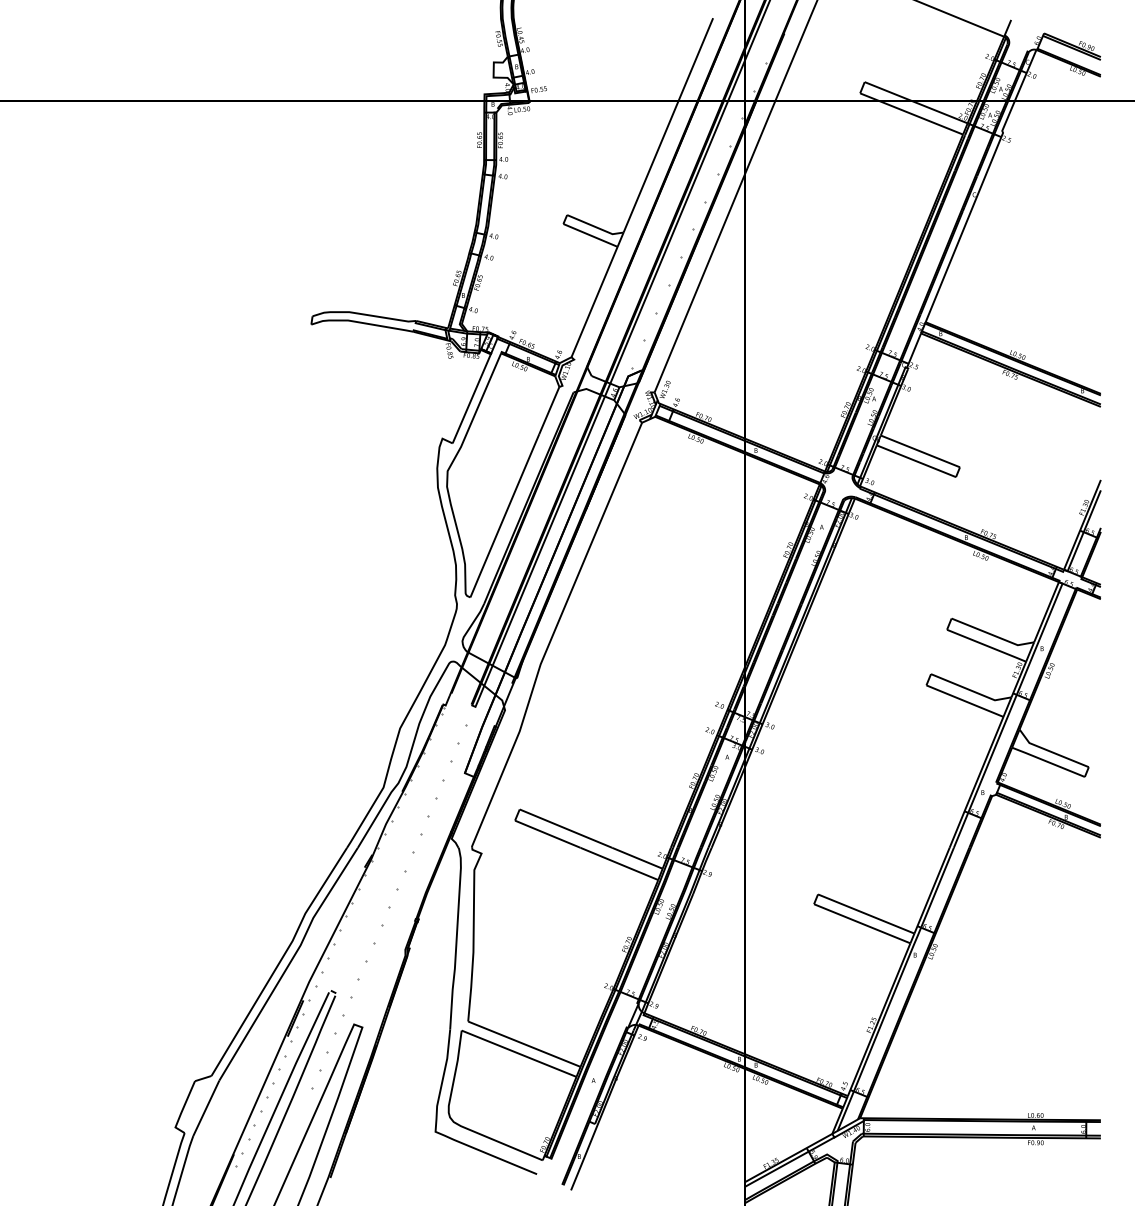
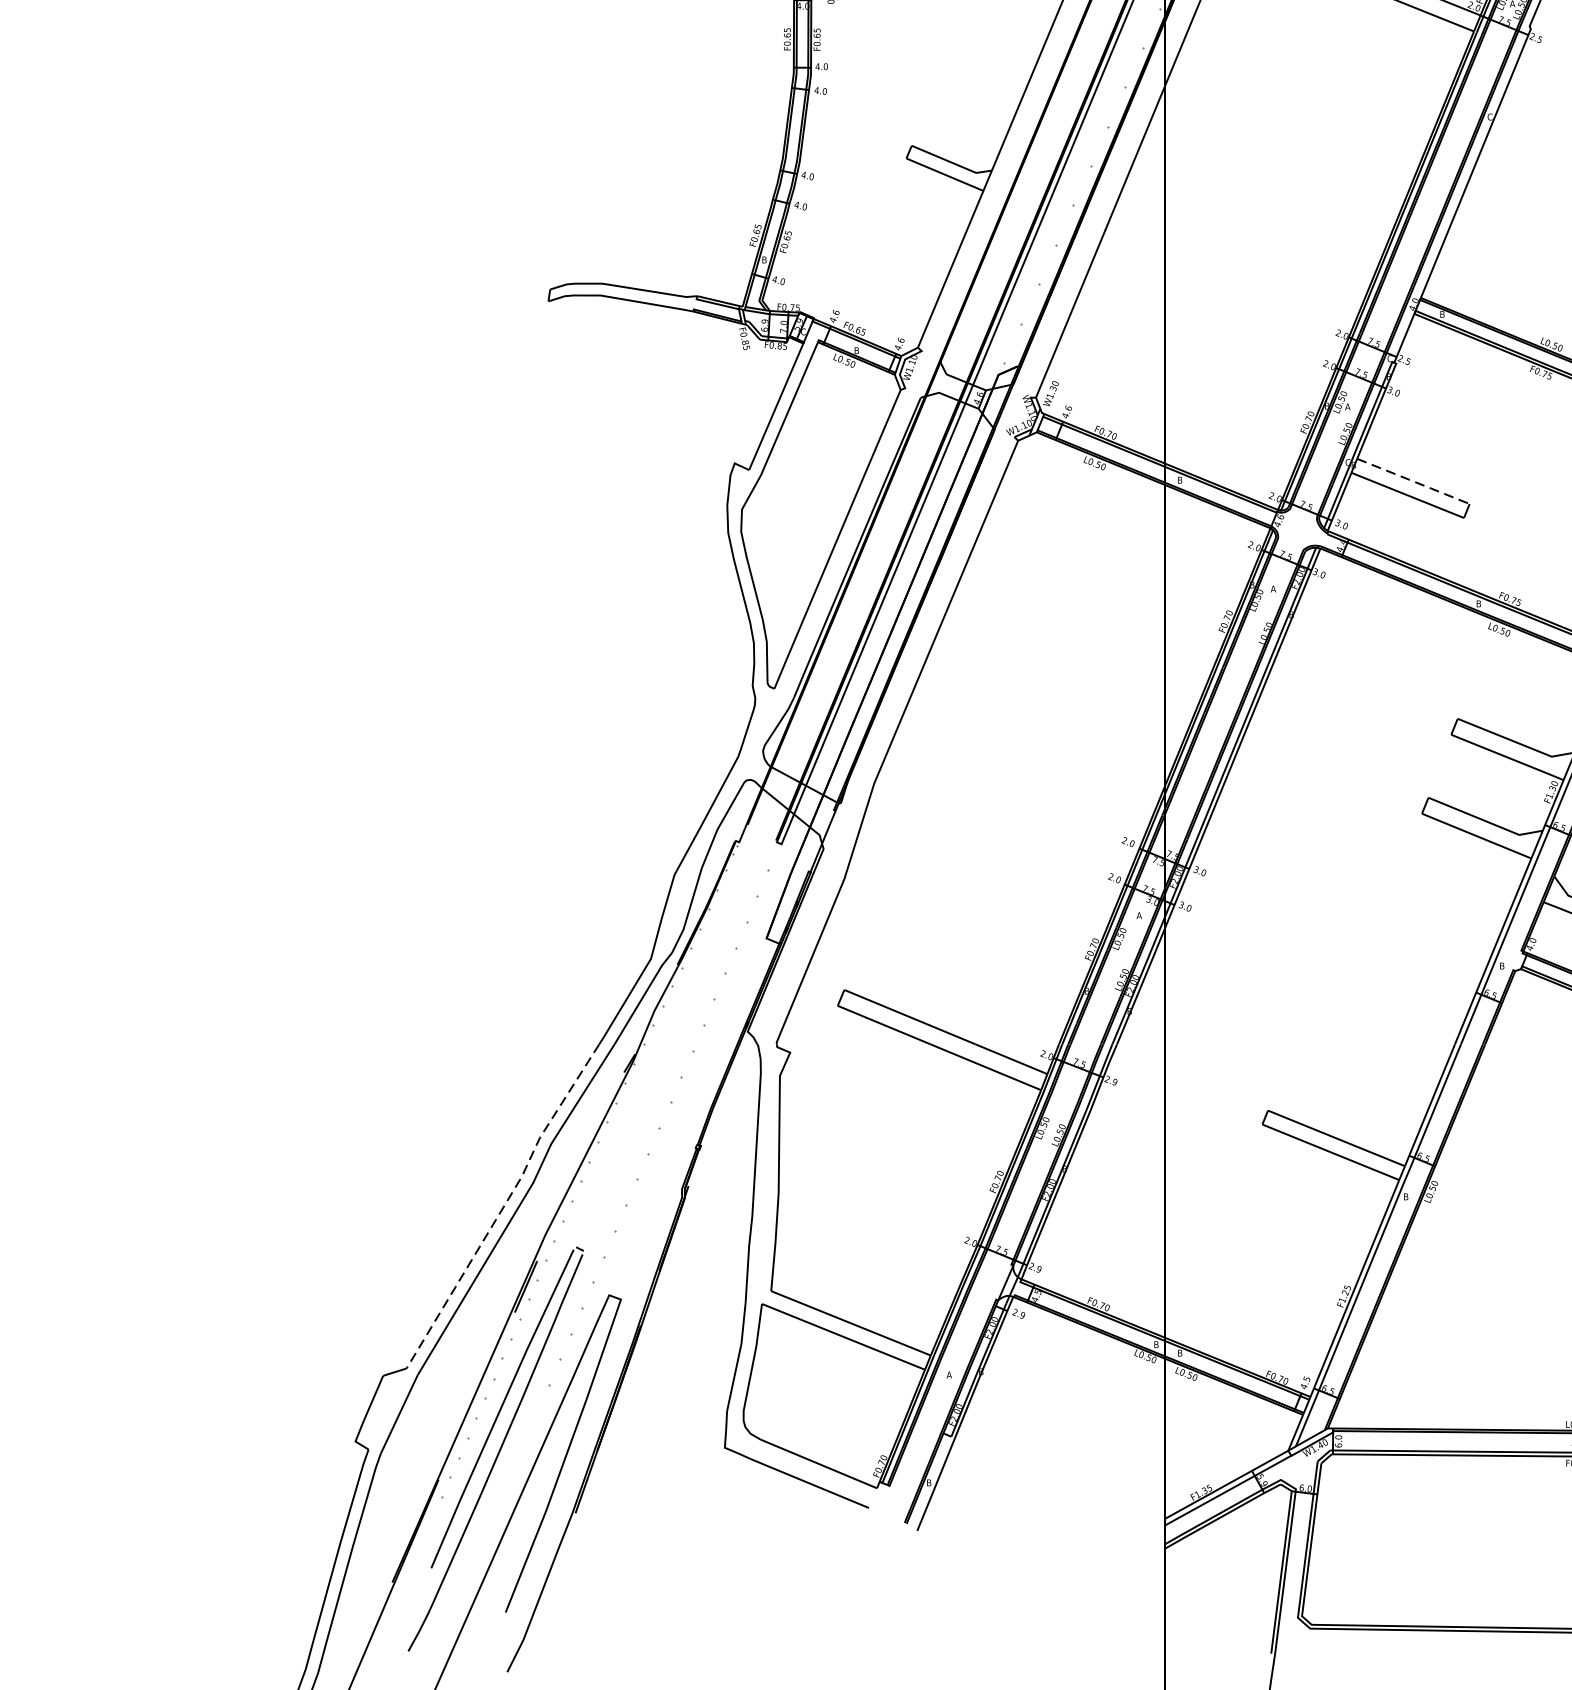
line: (920, 451) -> (1413, 481), solid -> dashed
line: (280, 961) -> (504, 1205), solid -> dashed

